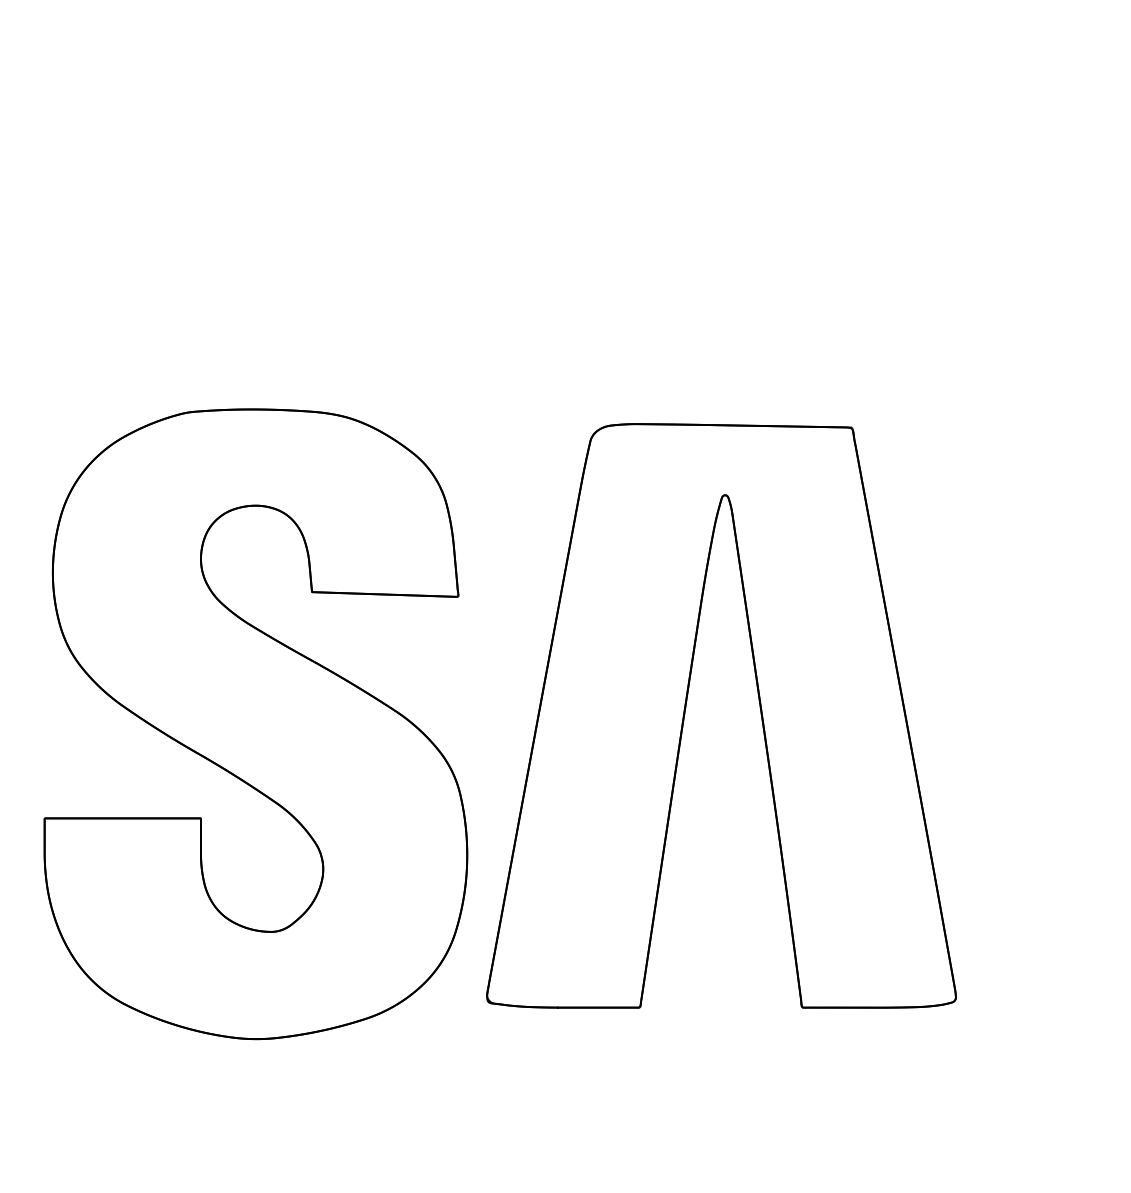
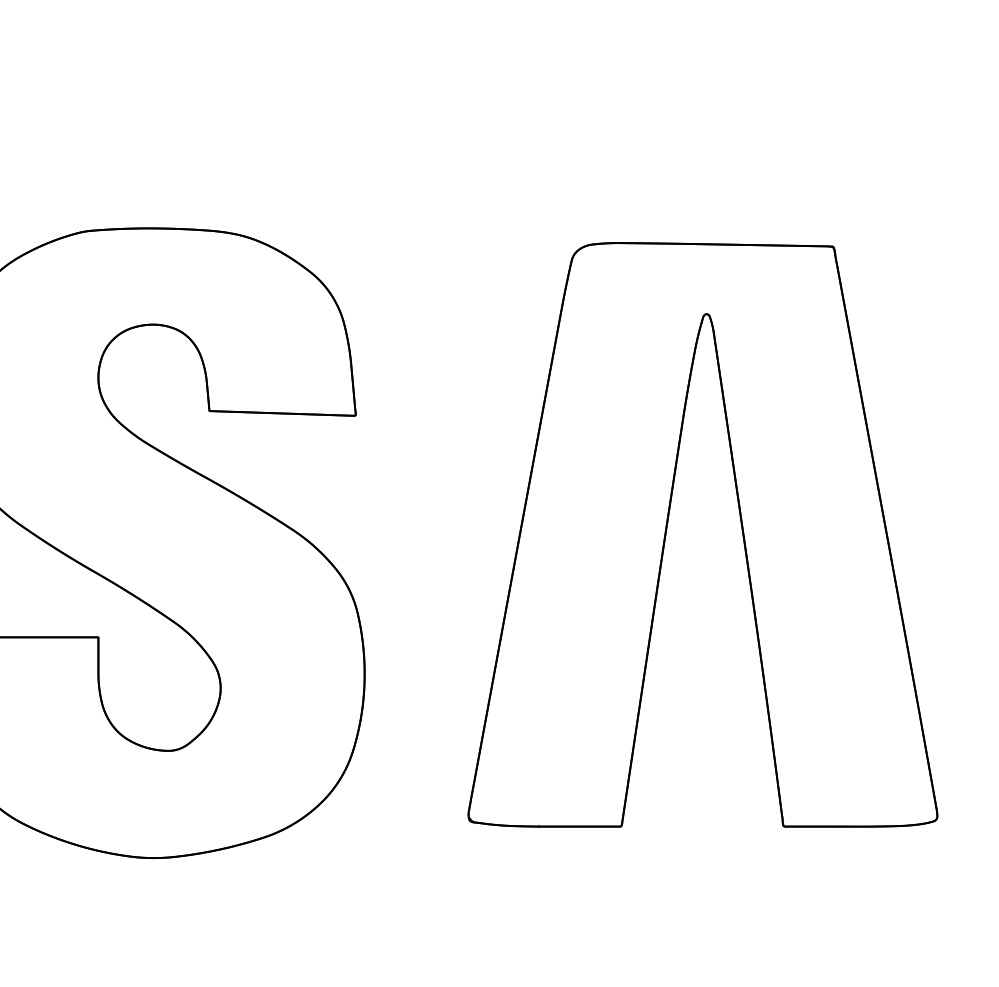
part: (686, 707) -> (667, 526), moved

